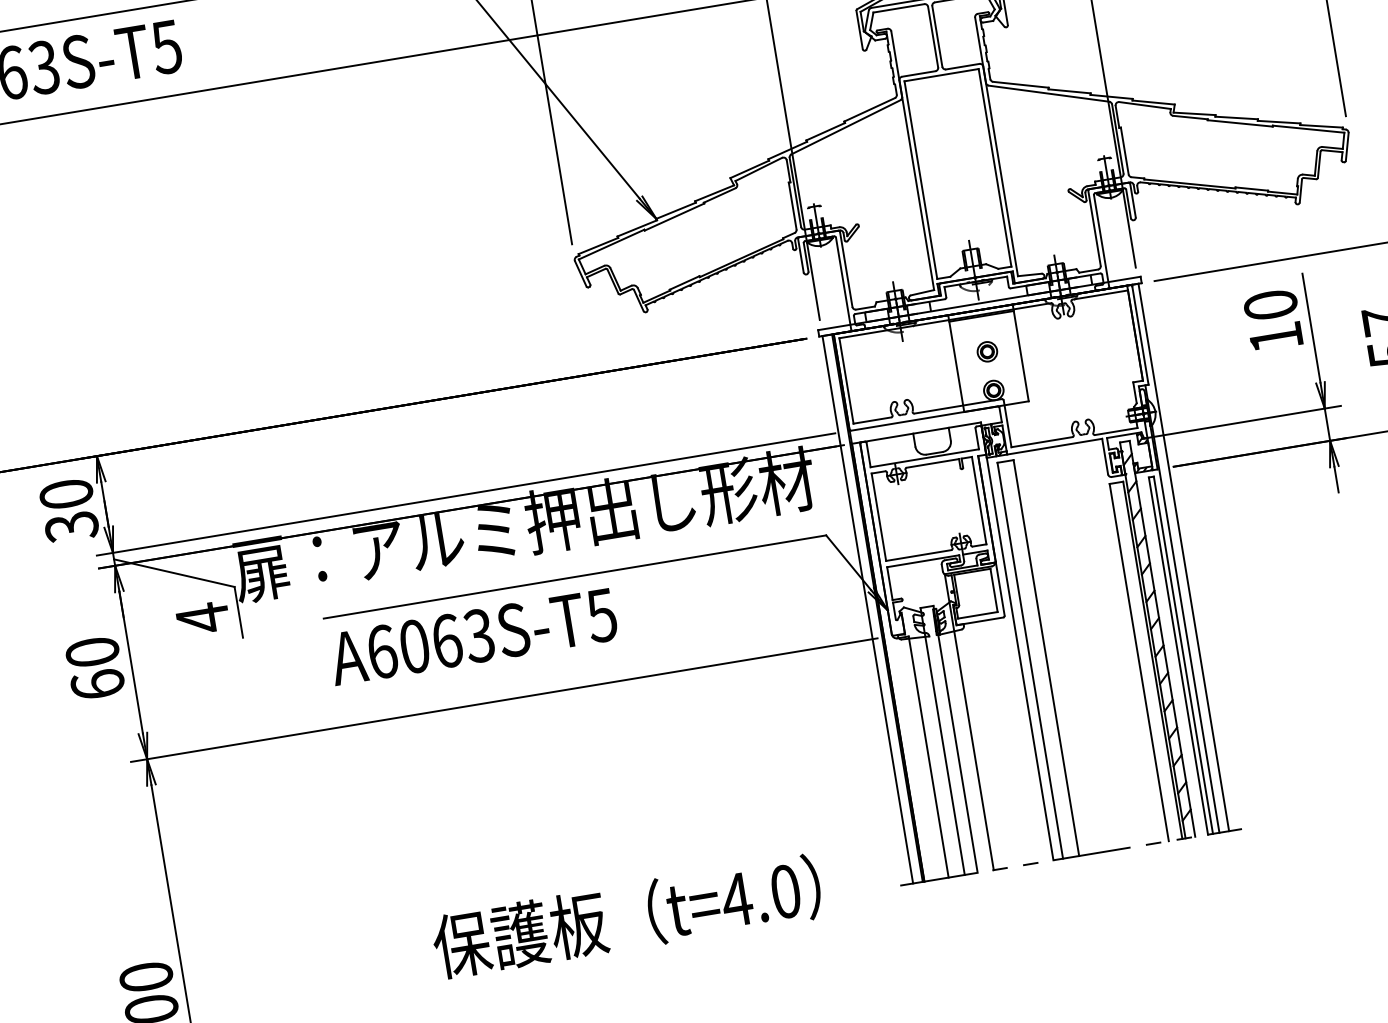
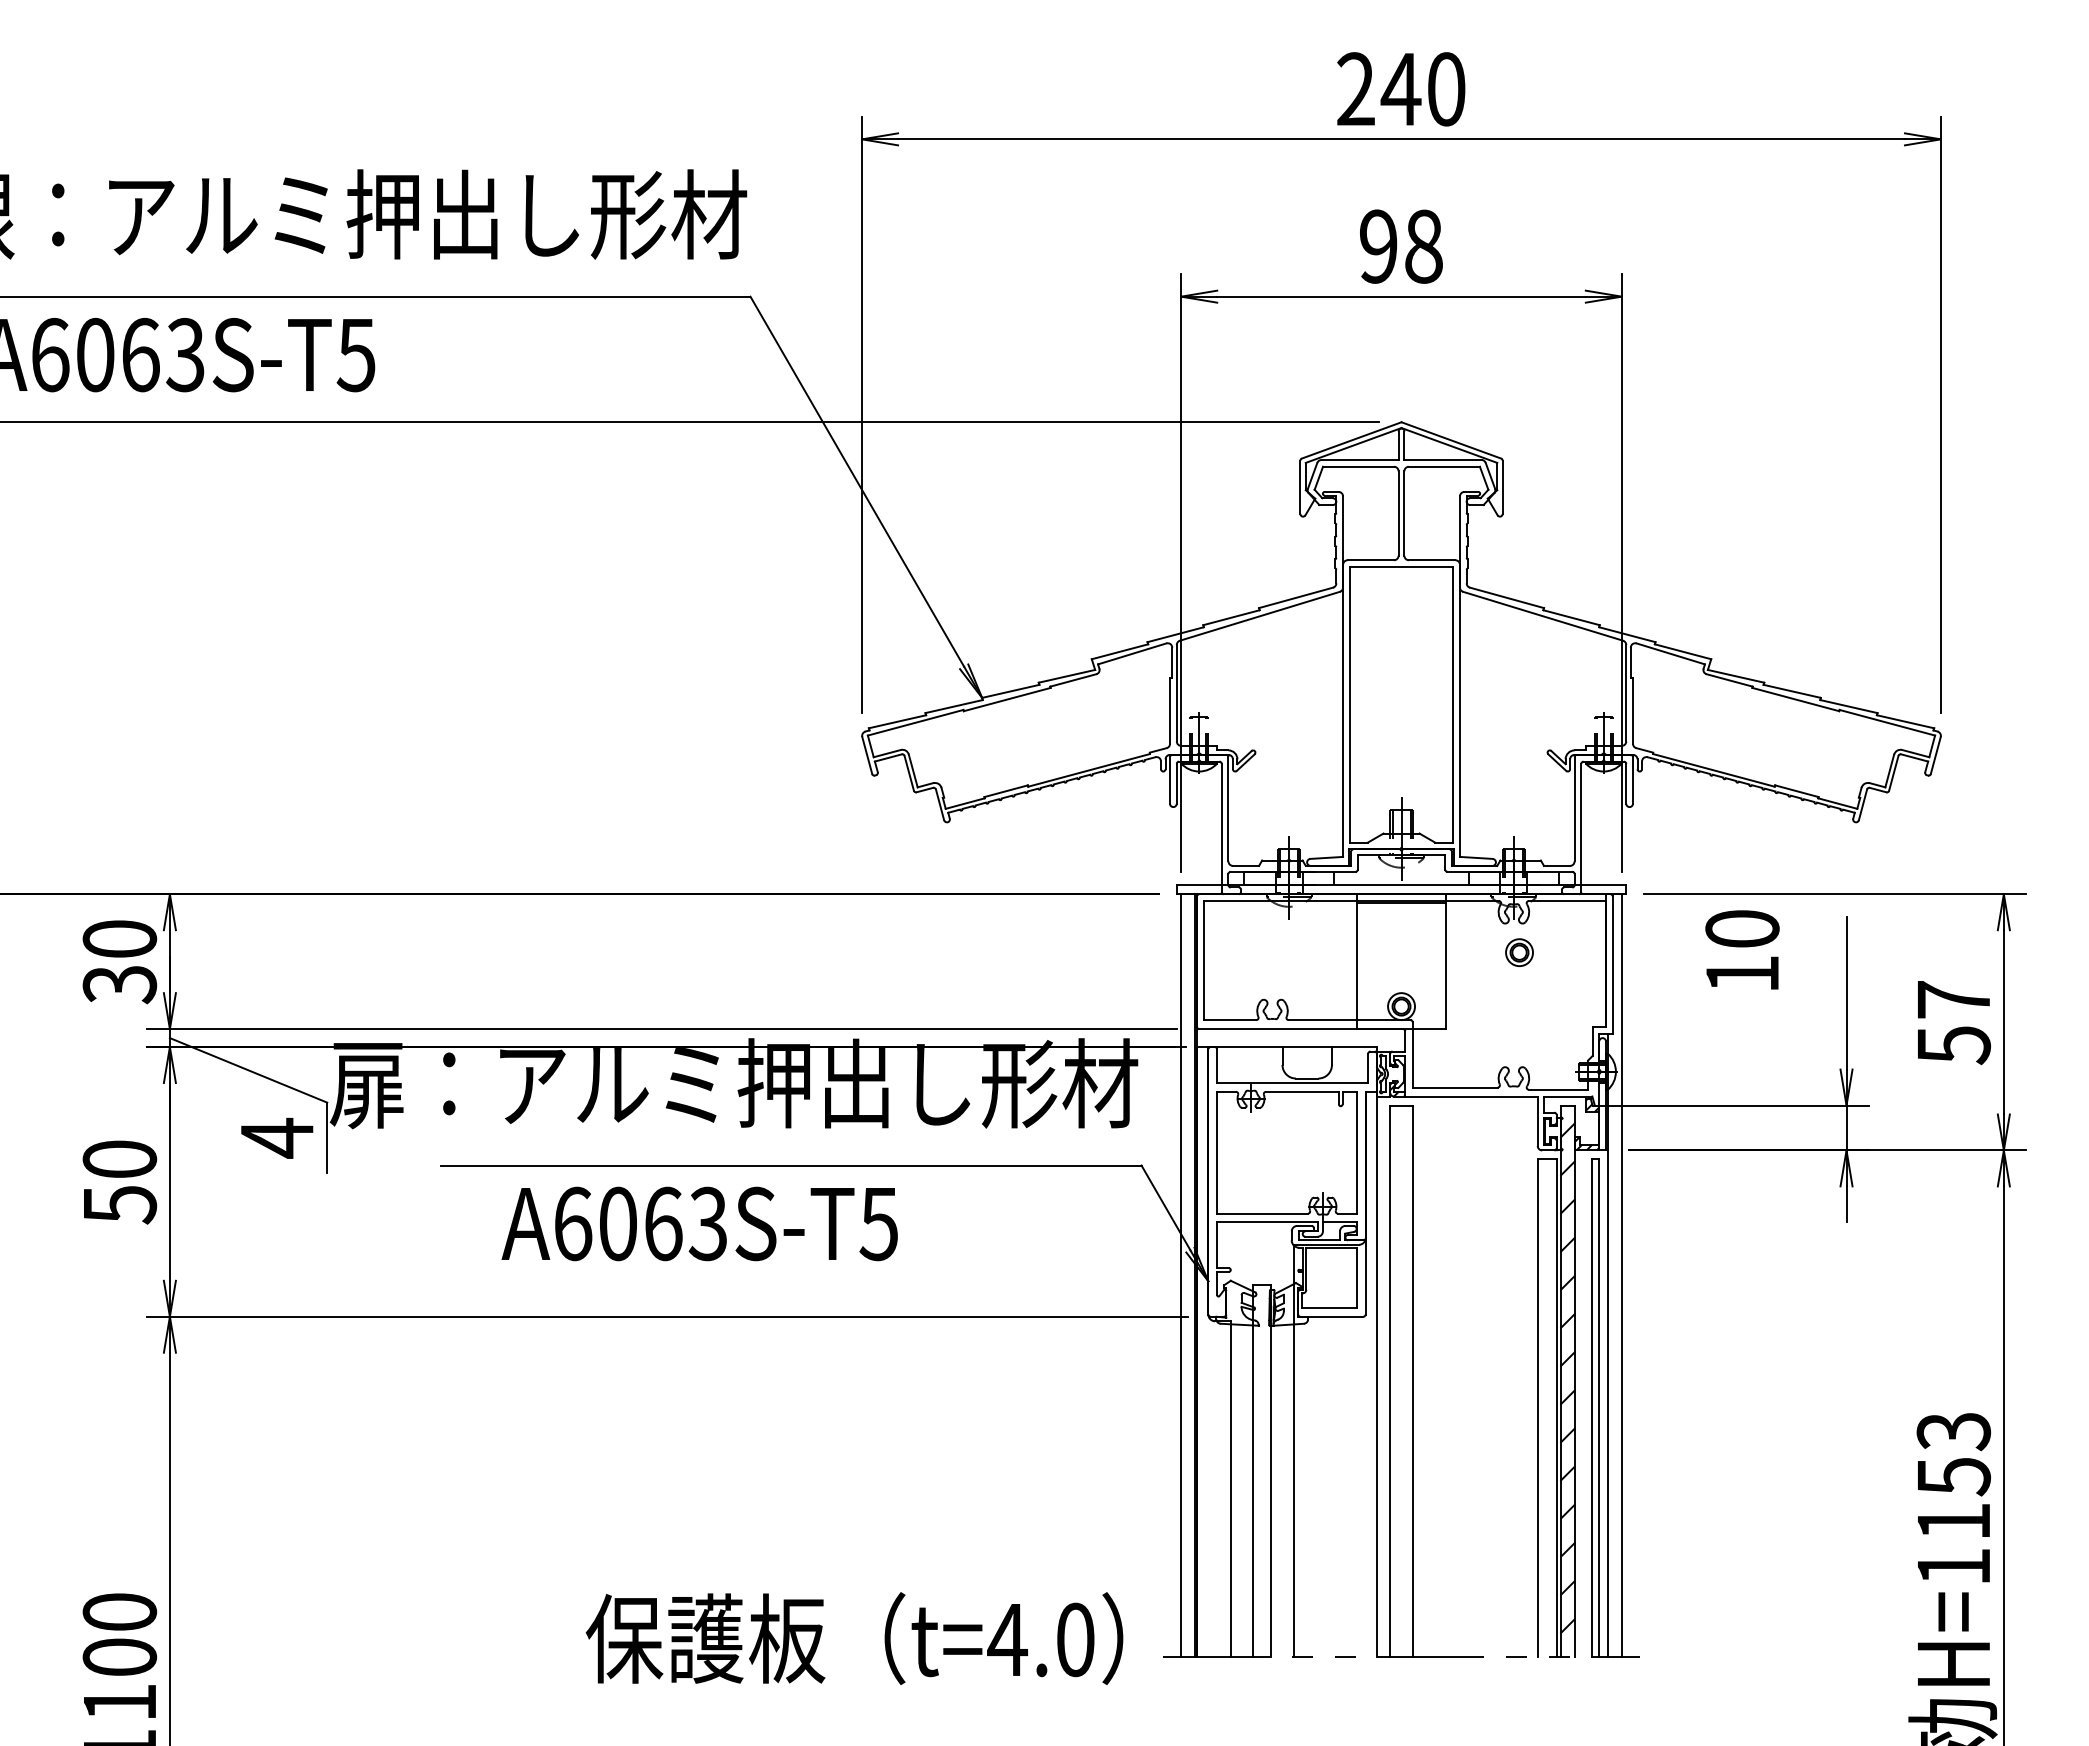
text: (1273, 319) -> (1742, 949), moved
part: (987, 351) -> (1519, 952), moved
text: (472, 636) -> (699, 1223), moved
text: (97, 684) -> (119, 1204), 60 -> 50
text: (626, 916) -> (854, 1638), moved

